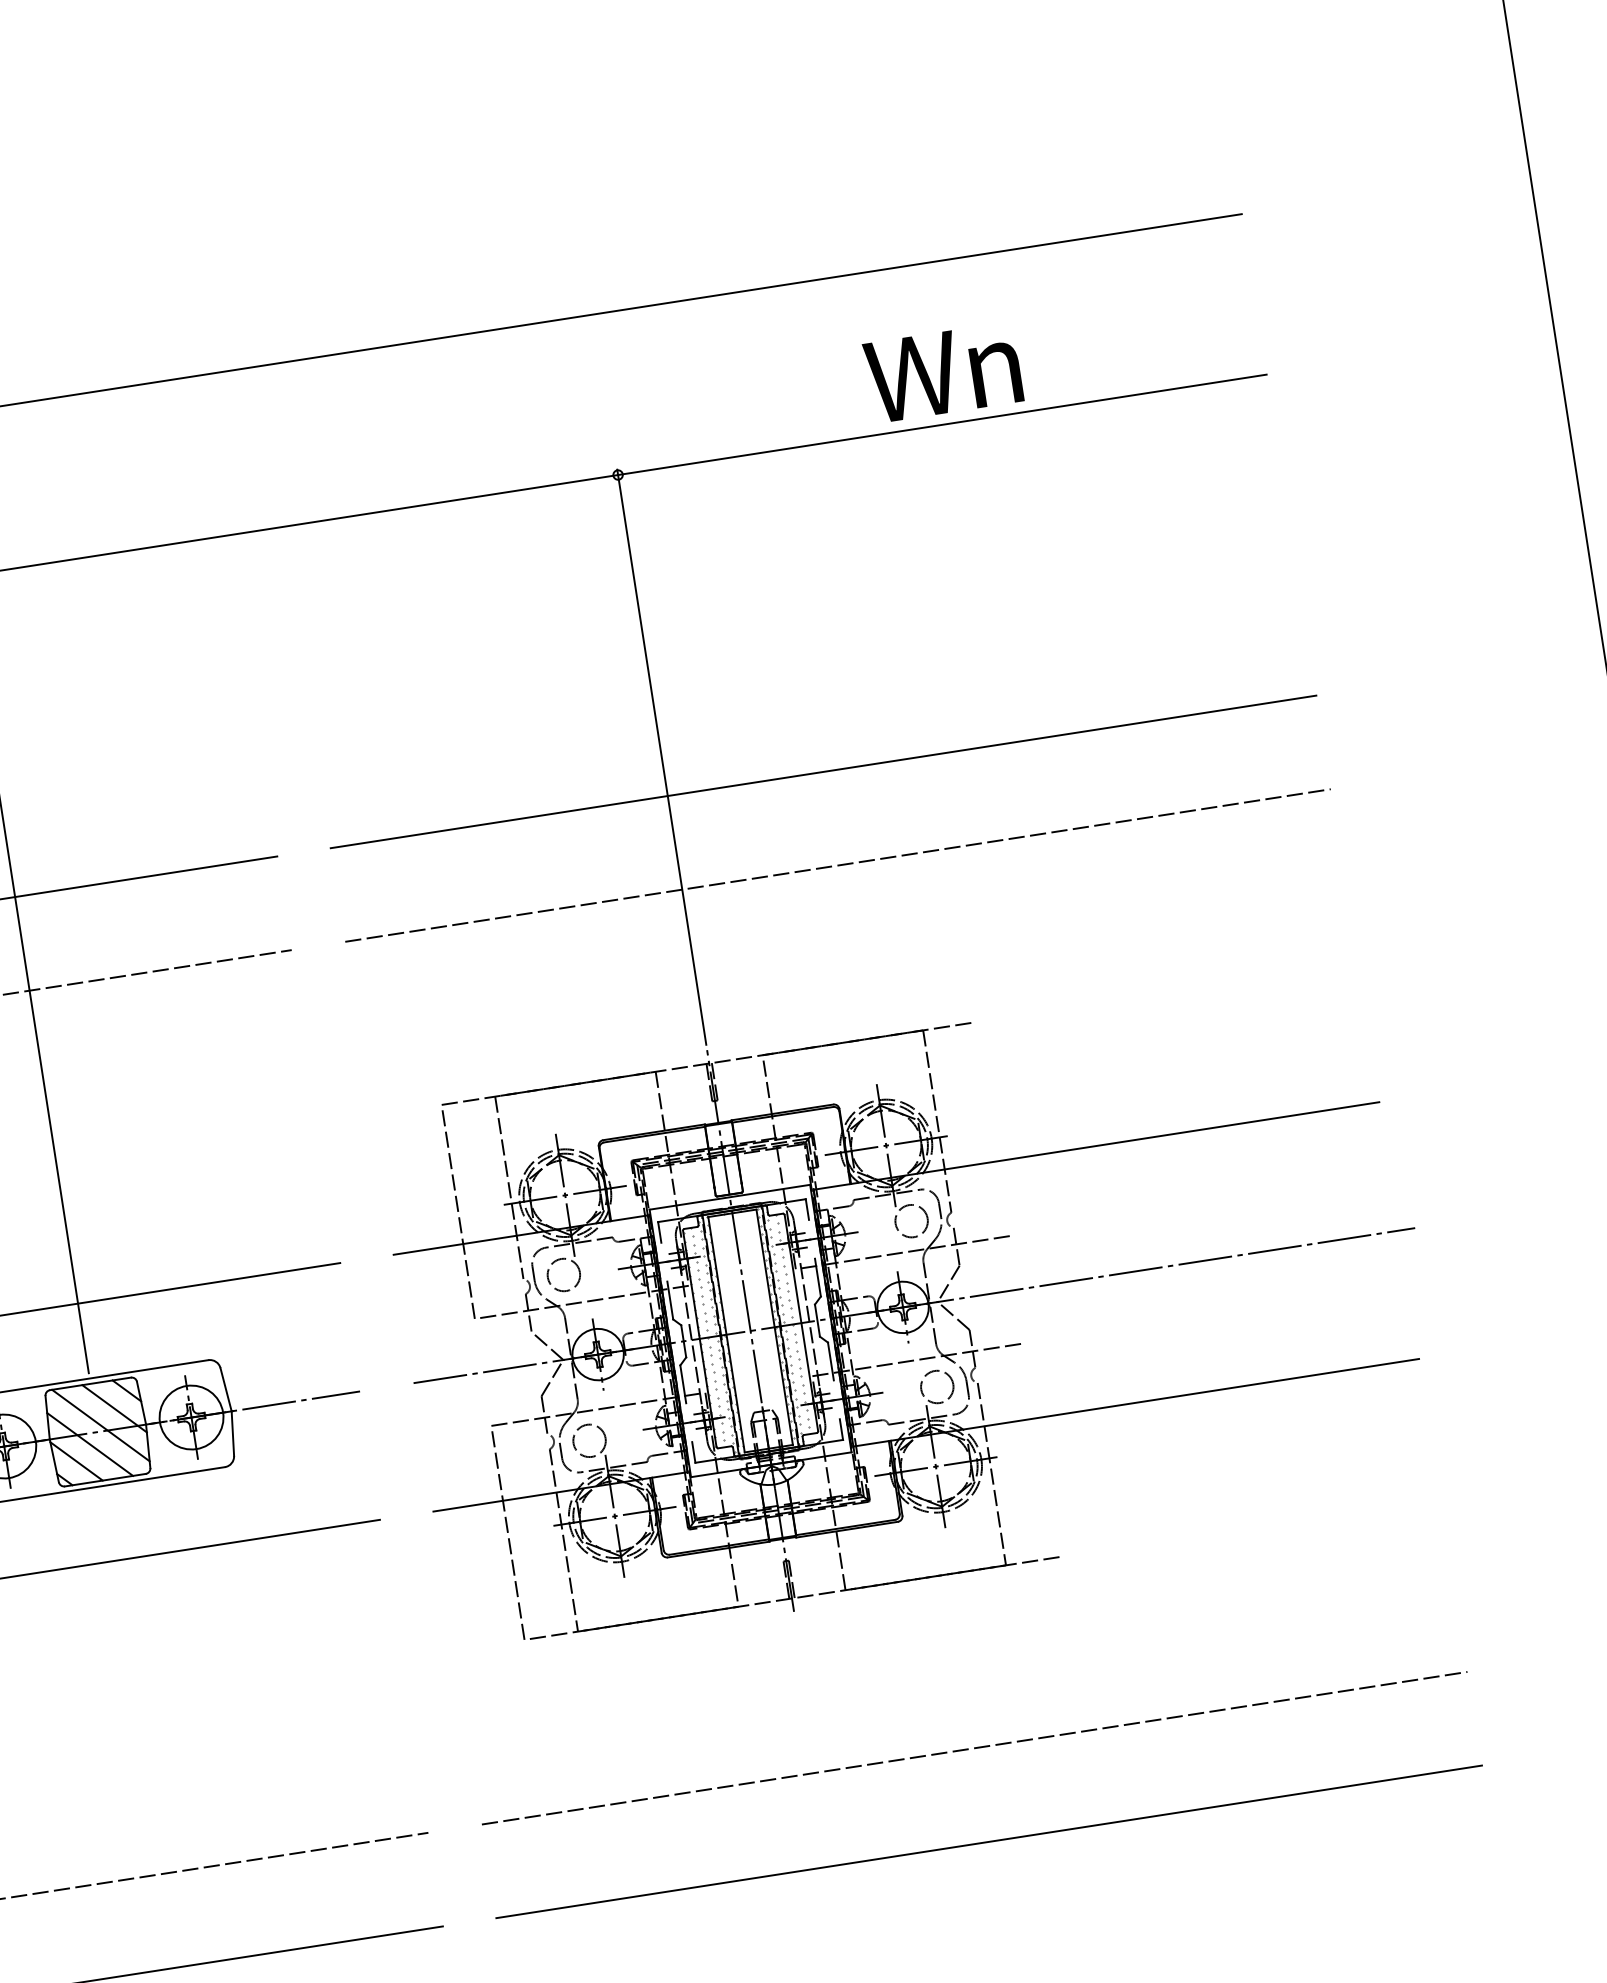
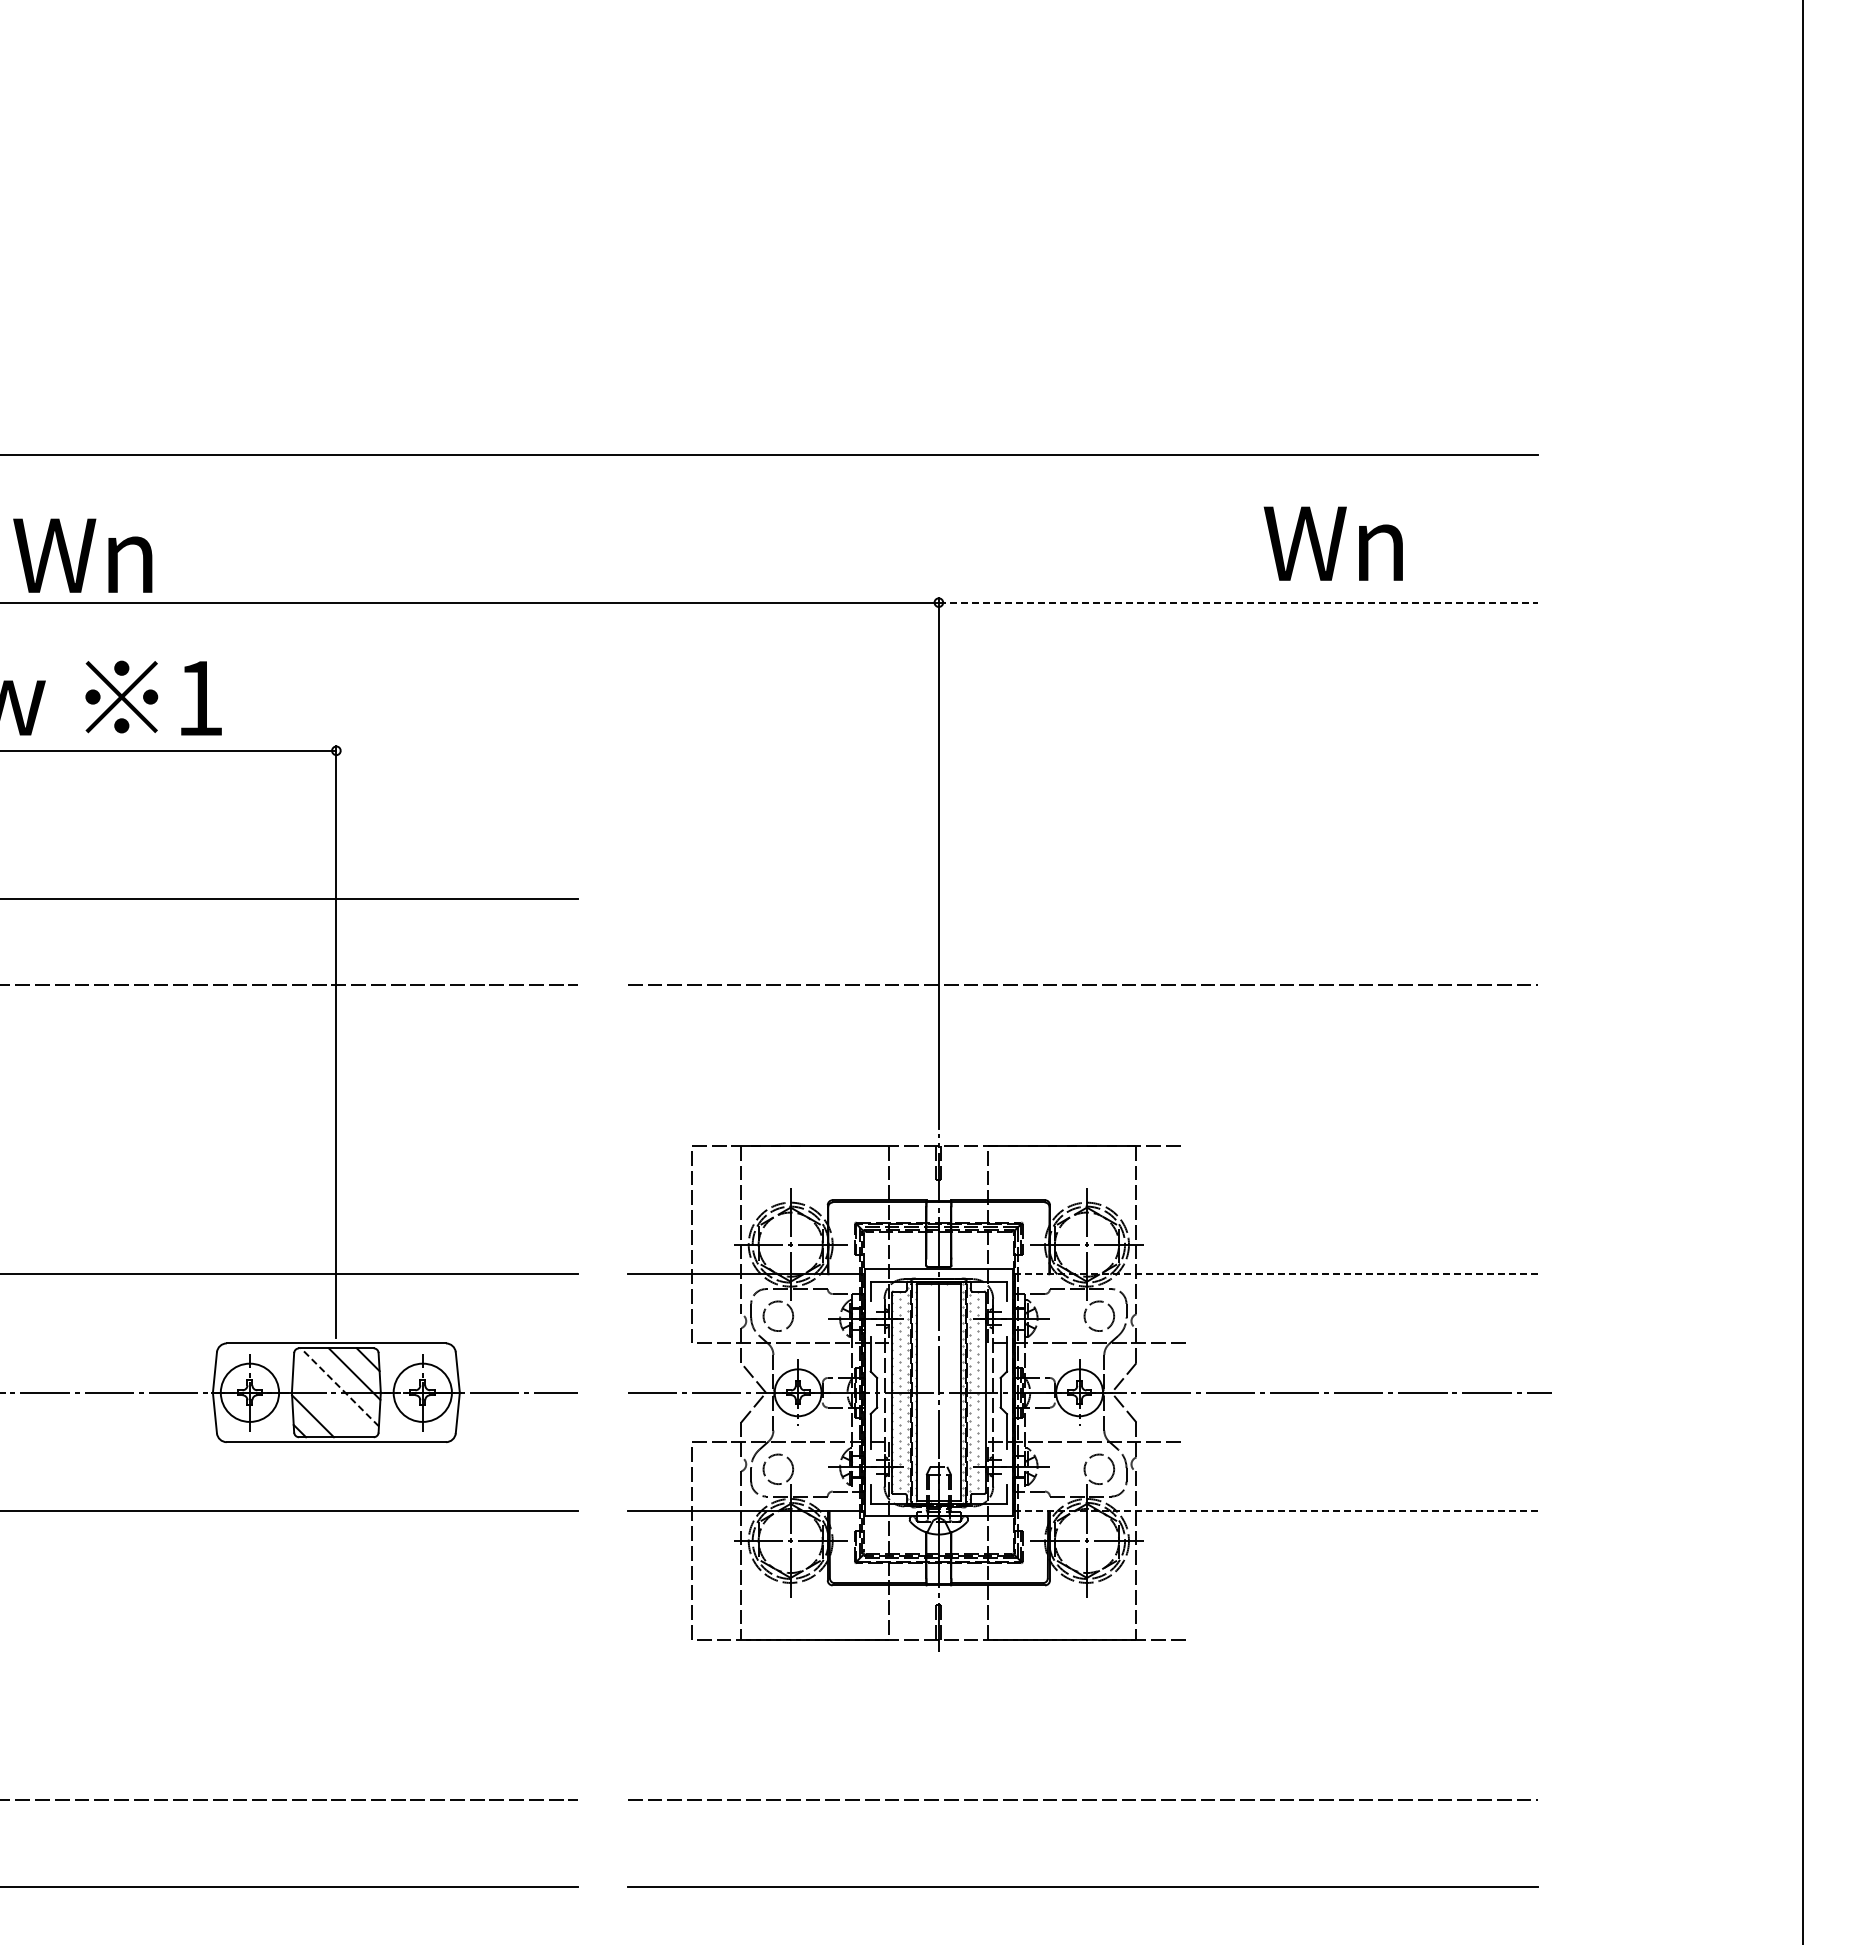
text: (942, 372) -> (1332, 543), moved
line: (942, 424) -> (1238, 602), solid -> dashed
line: (823, 771) -> (1082, 898), removed
line: (1095, 1146) -> (1275, 1274), solid -> dashed
line: (1135, 1403) -> (1275, 1511), solid -> dashed
line: (100, 1425) -> (339, 1387), solid -> dashed
line: (89, 1444) -> (327, 1402), removed

